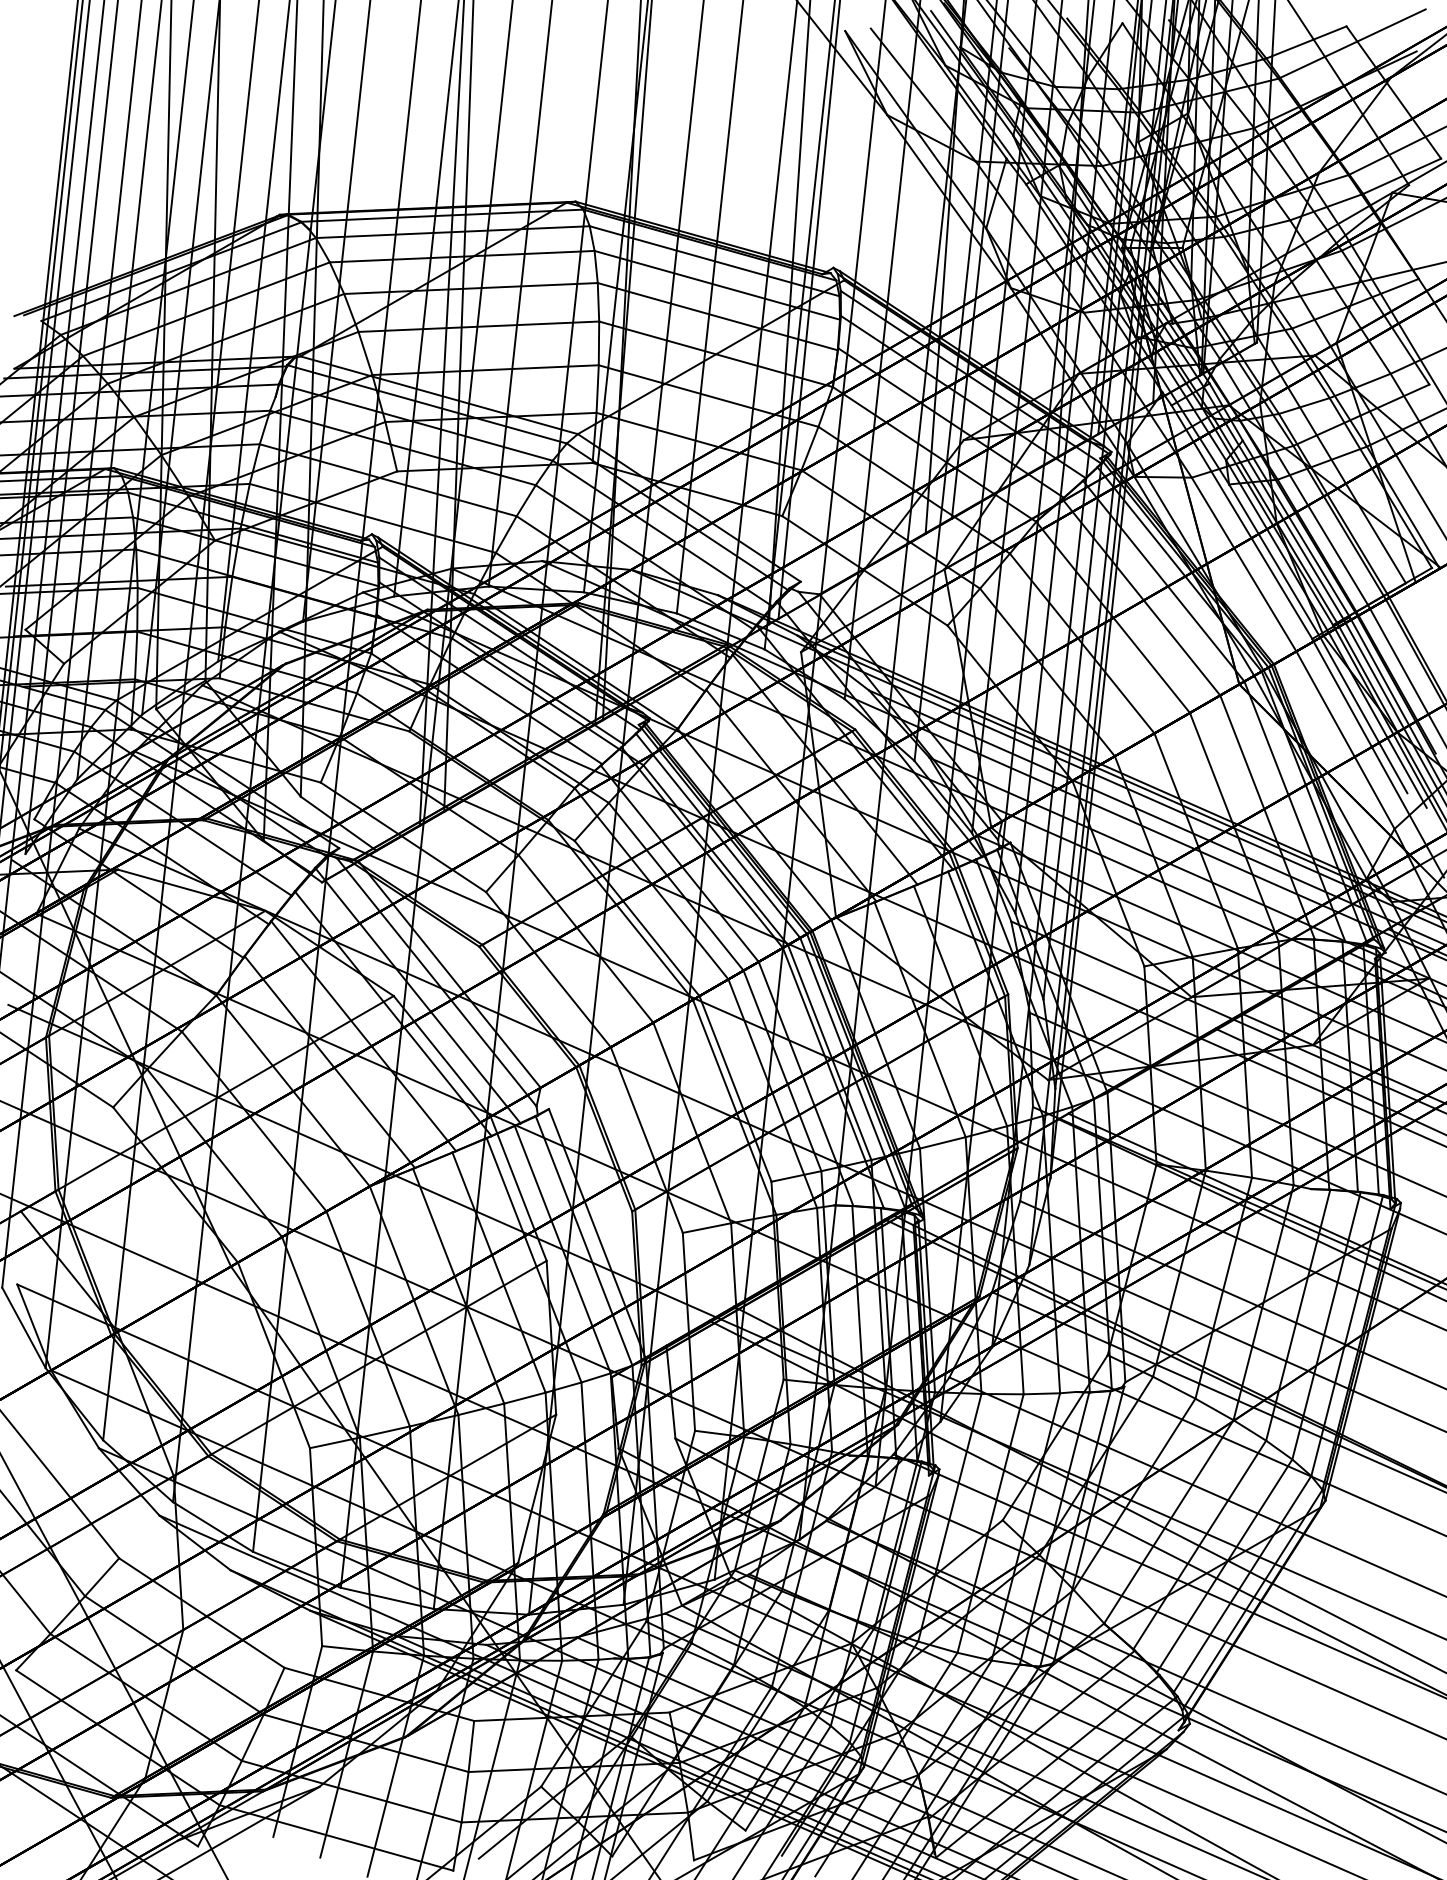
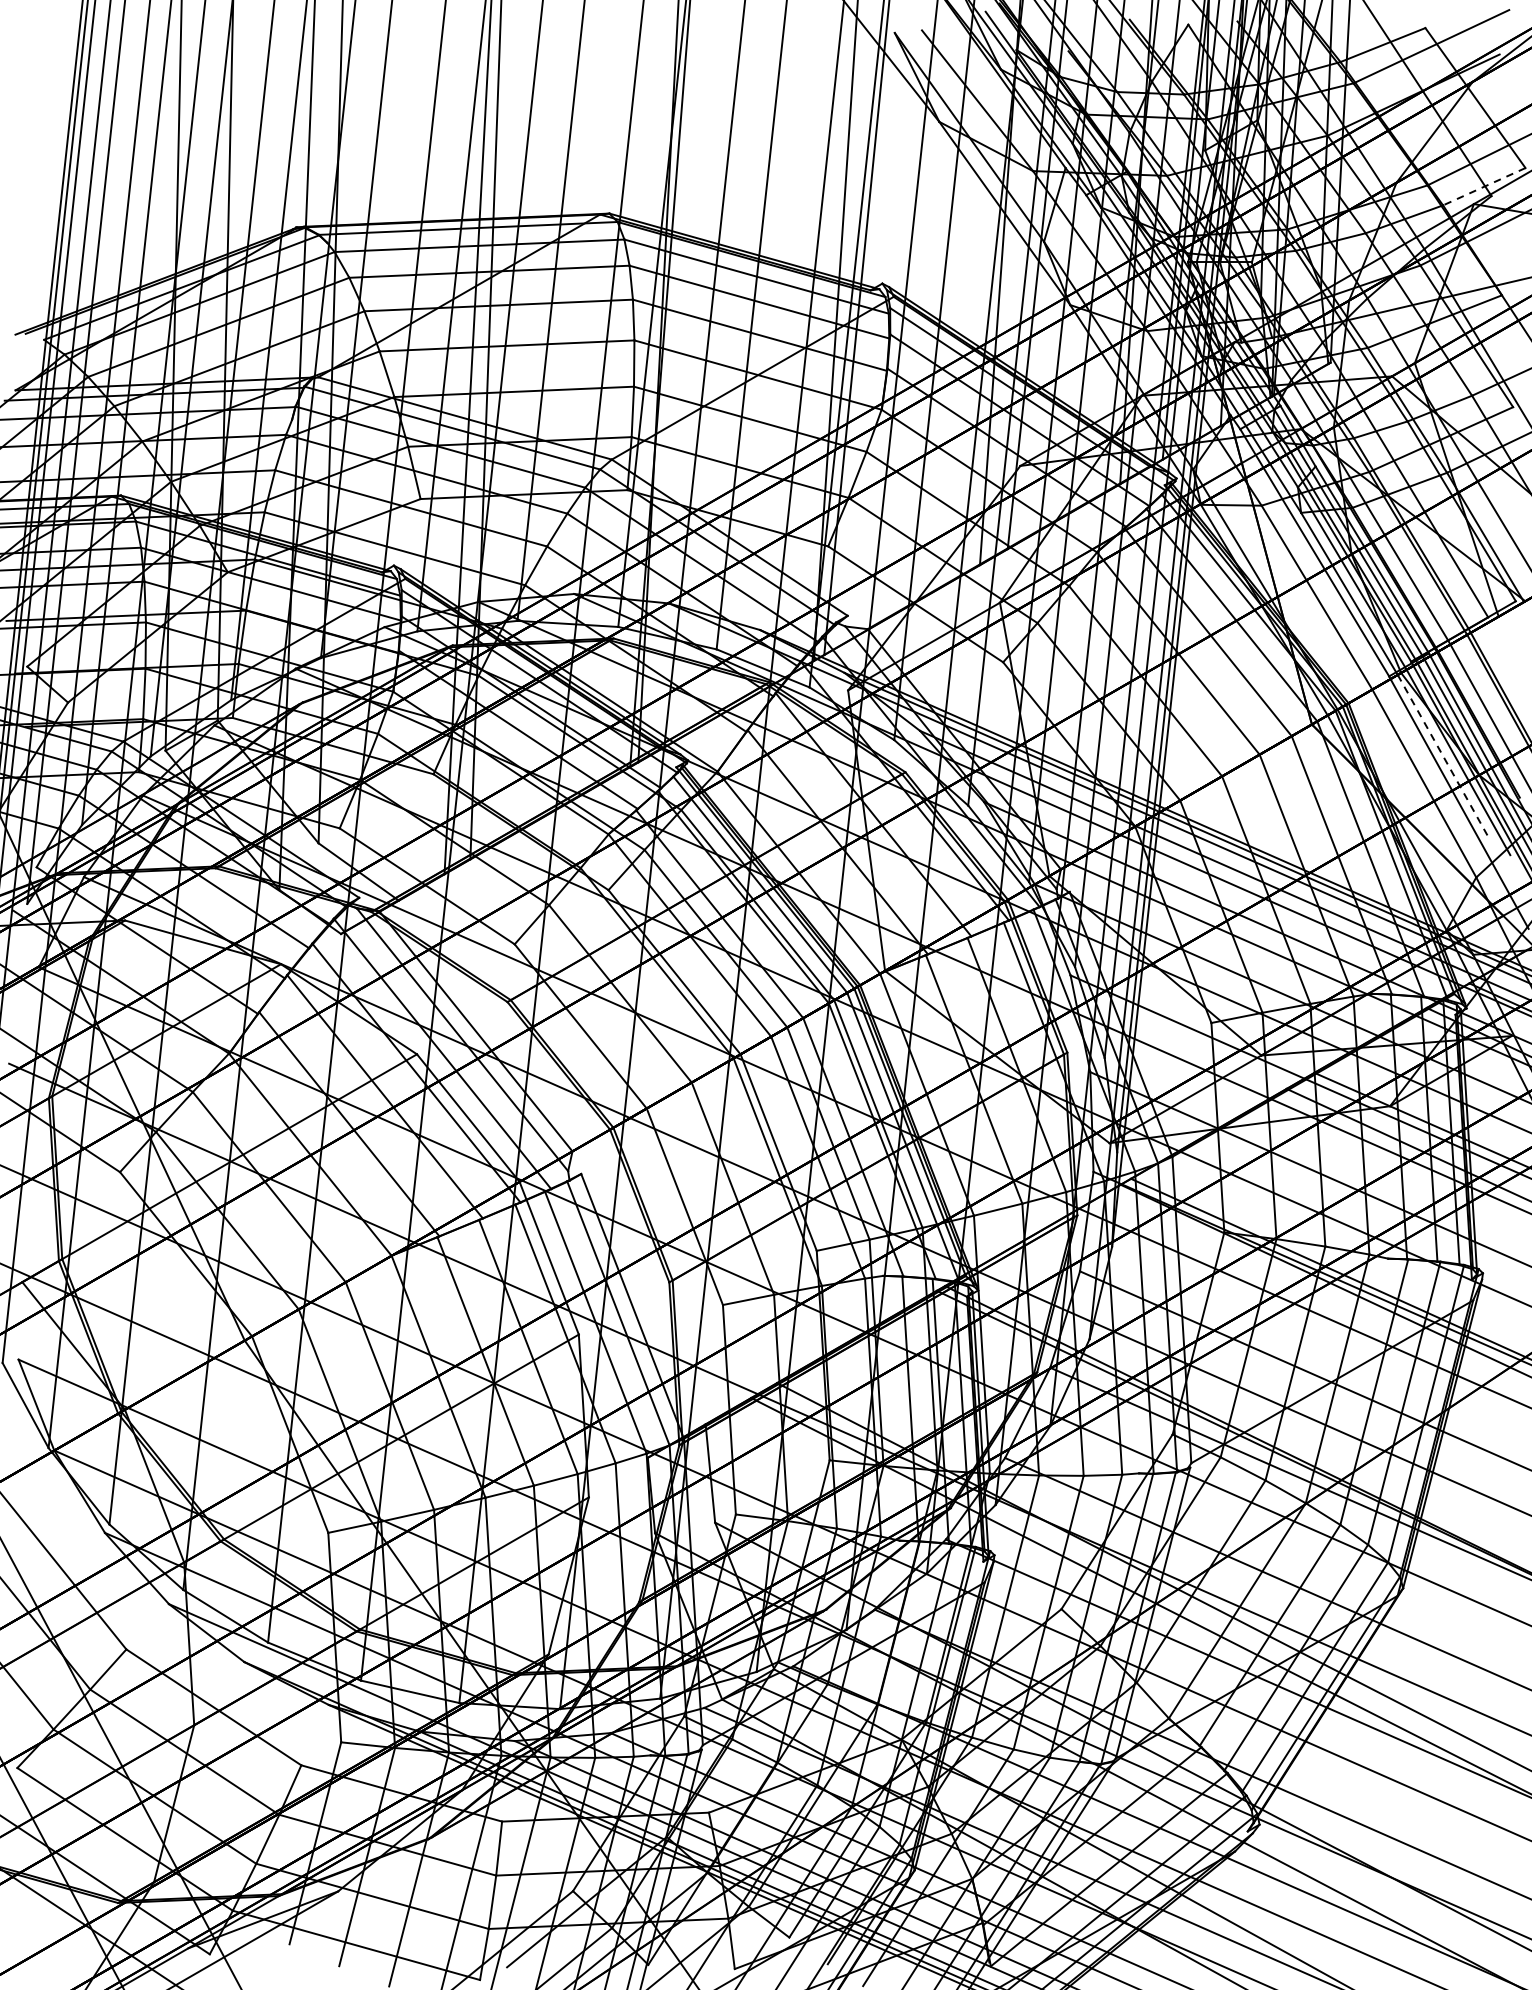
line: (1402, 176) -> (1484, 186), solid -> dashed
line: (1364, 715) -> (1444, 757), solid -> dashed

